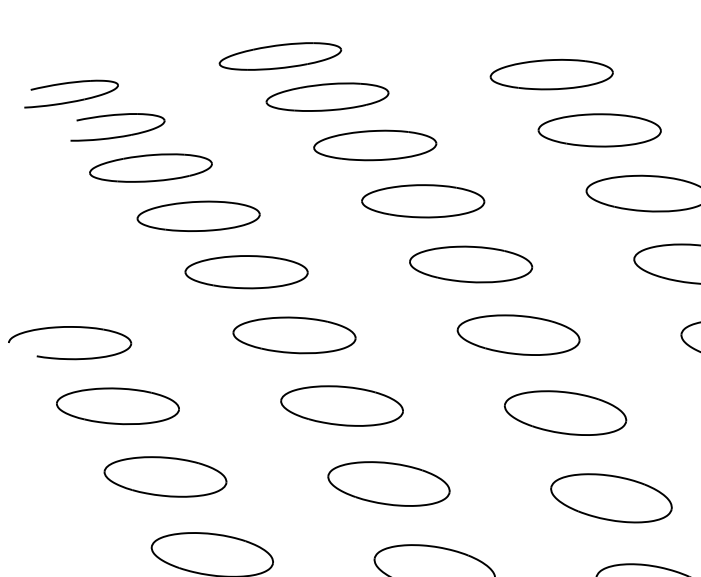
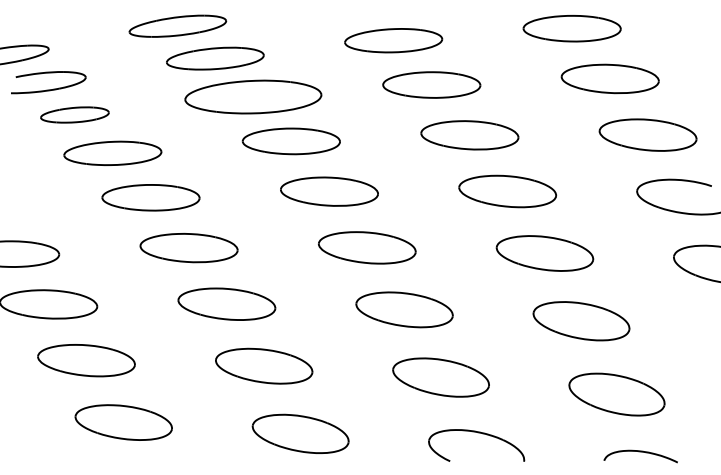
part: (374, 144) -> (252, 96), size x1.4
part: (150, 167) -> (74, 114), size x0.7

